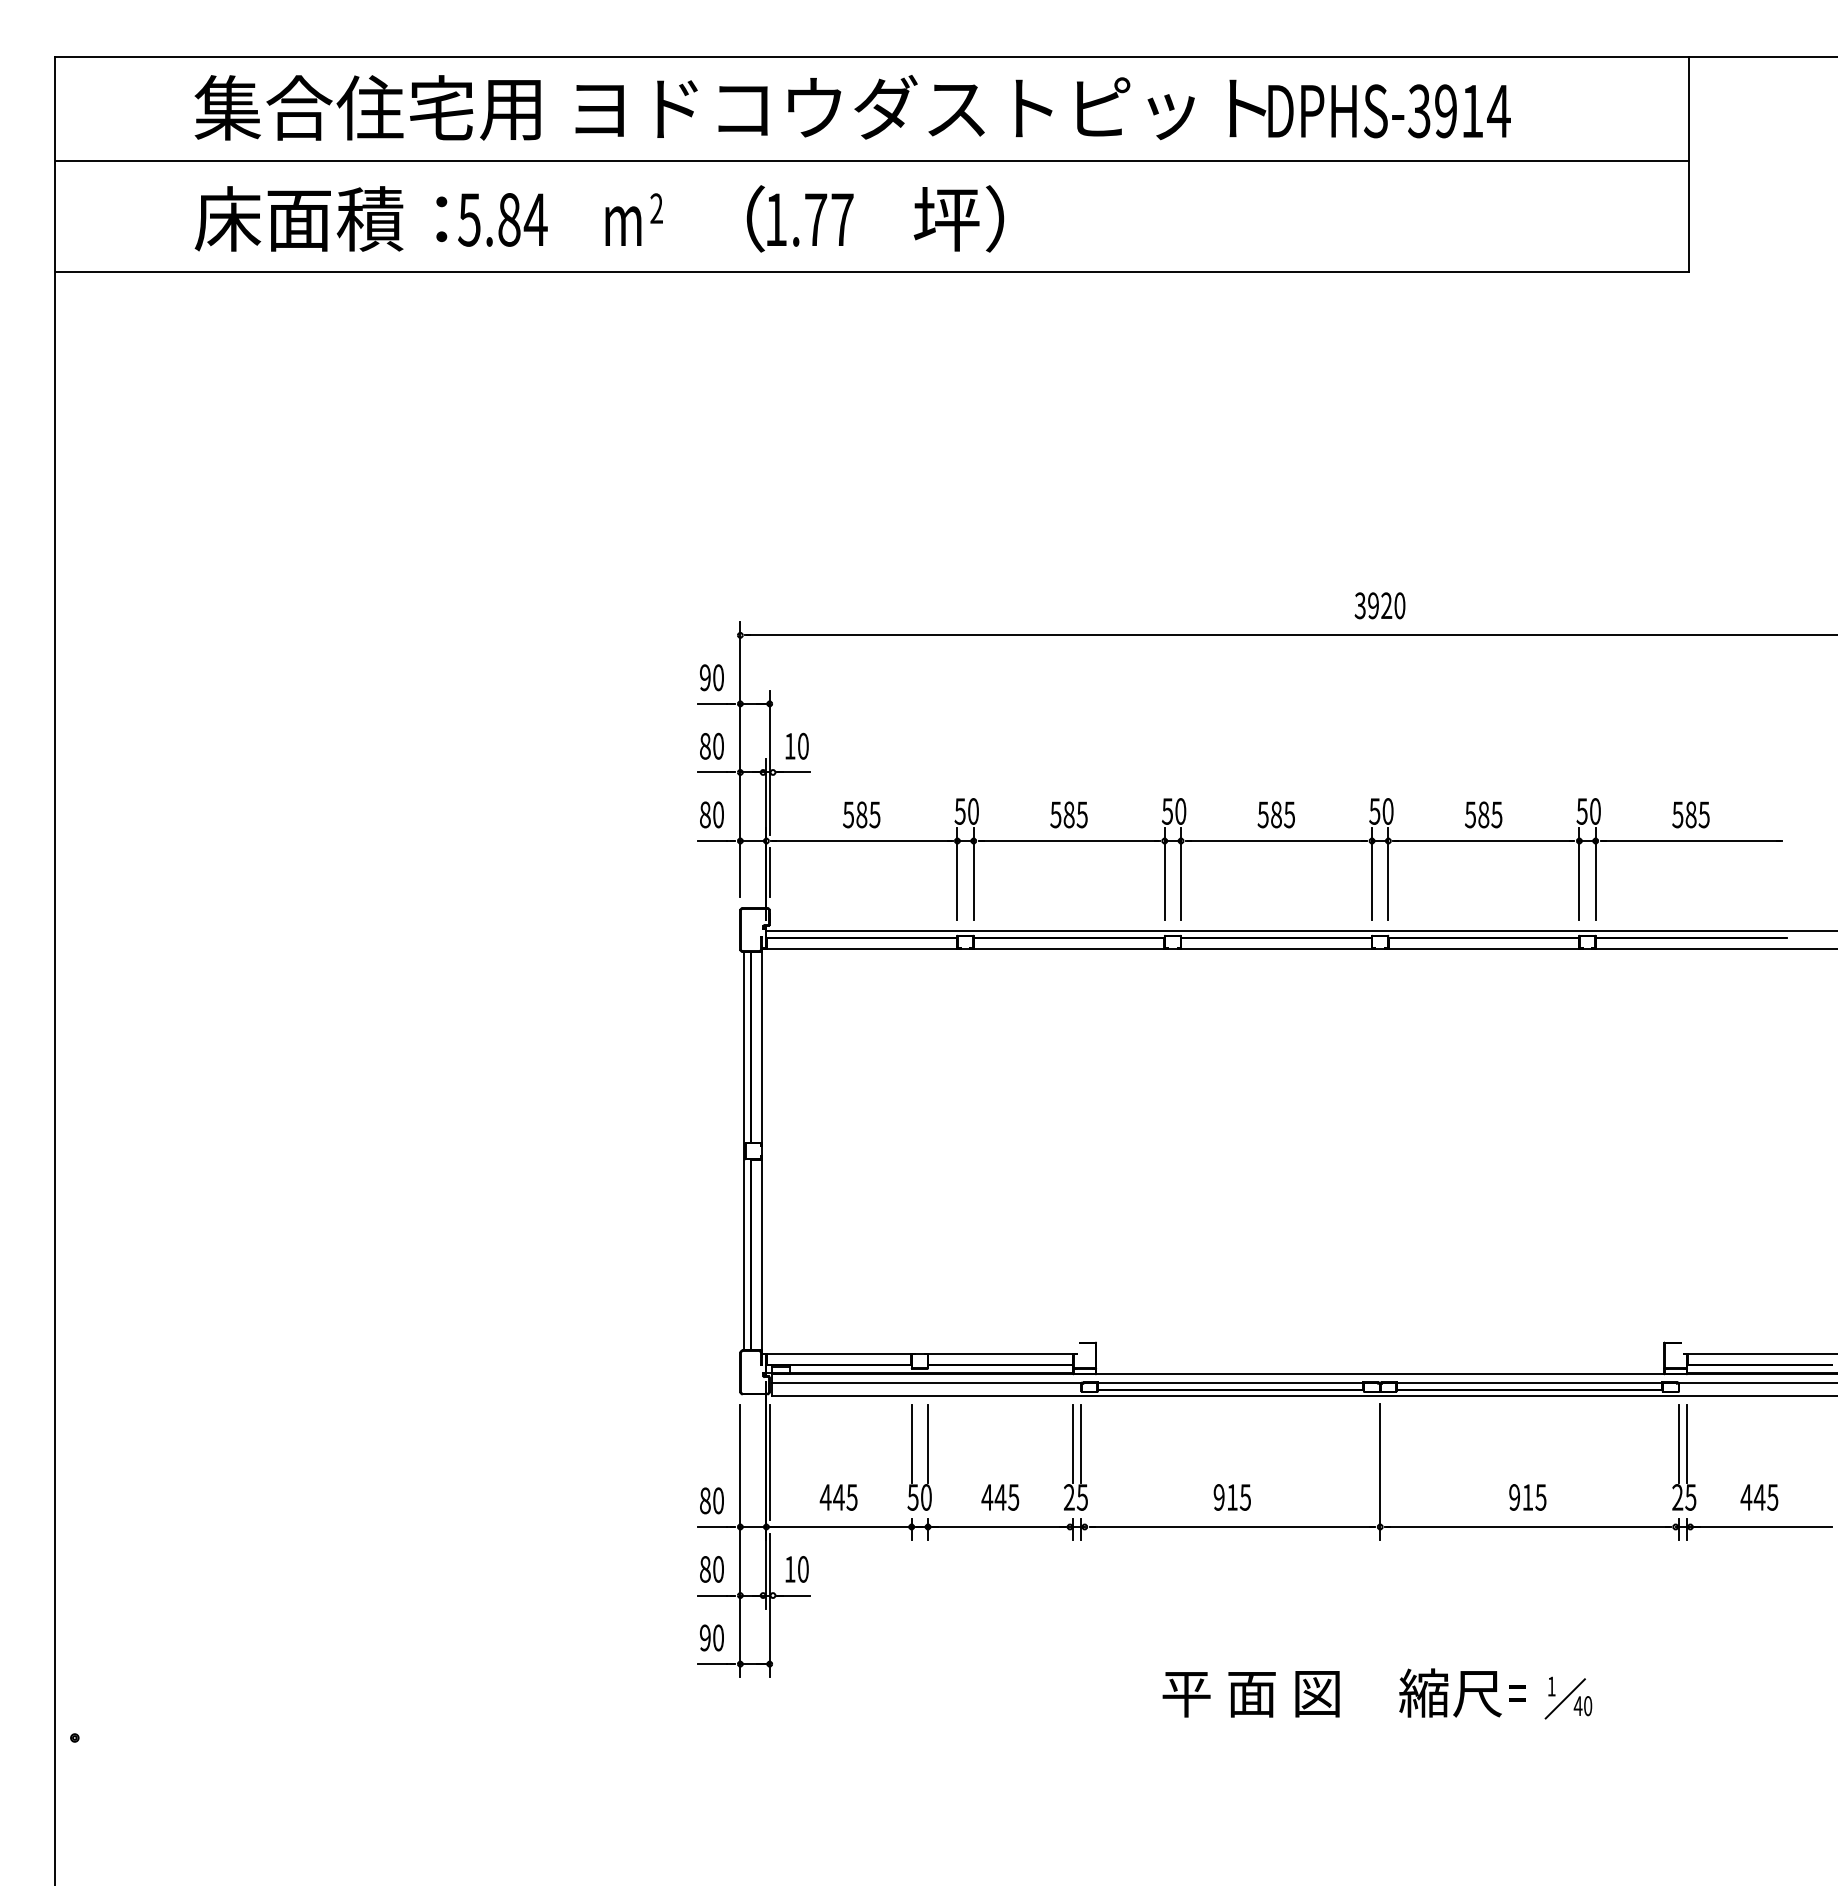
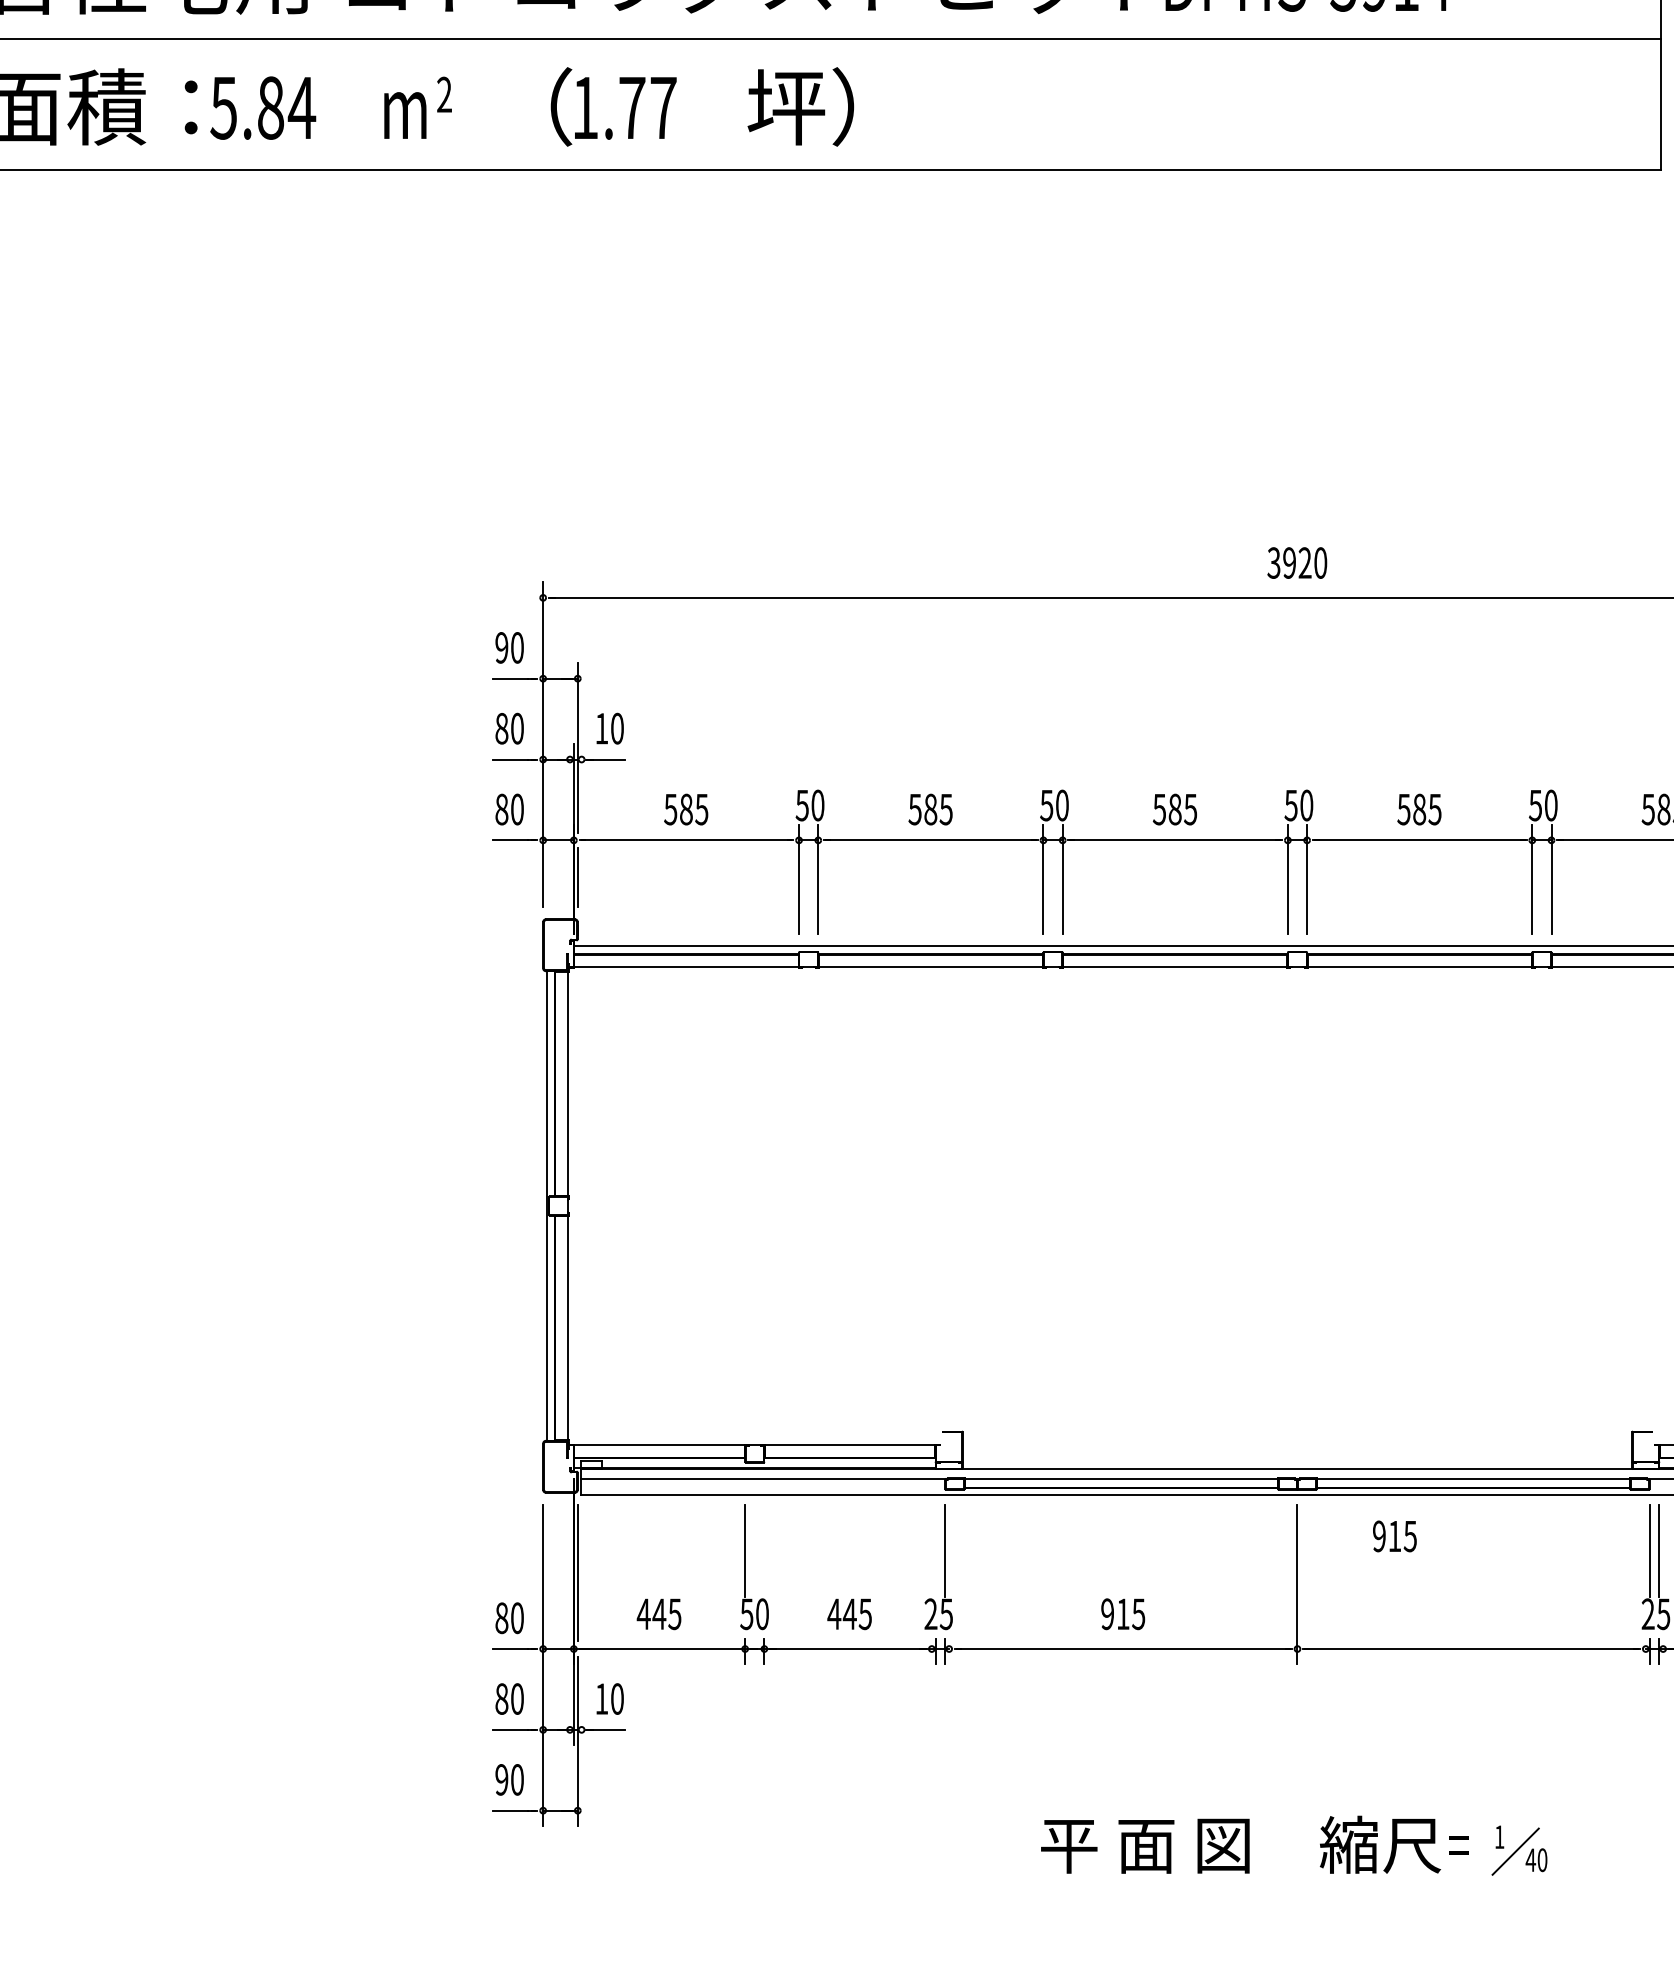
line: (928, 1443) -> (764, 1550), removed
line: (1073, 1443) -> (935, 1550), removed
text: (1527, 1497) -> (1394, 1536), moved

